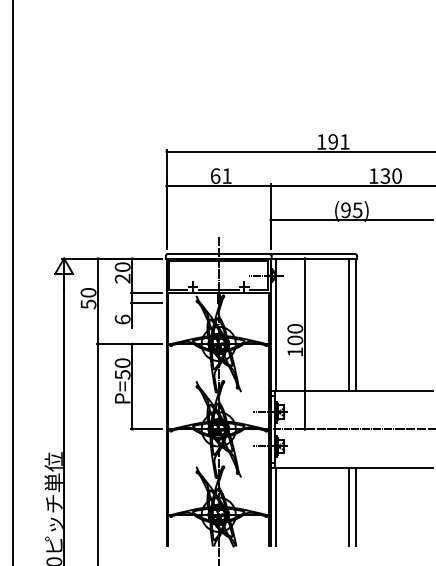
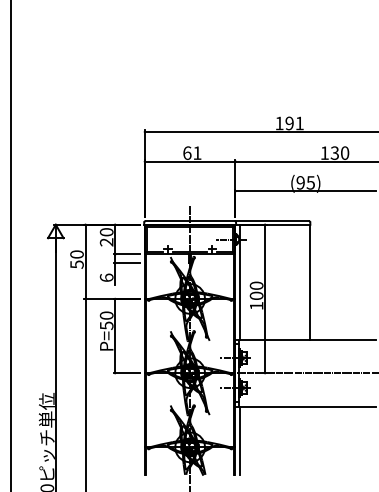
line: (349, 324) -> (303, 282), removed
line: (349, 506) -> (303, 440), removed
line: (356, 506) -> (309, 440), removed

